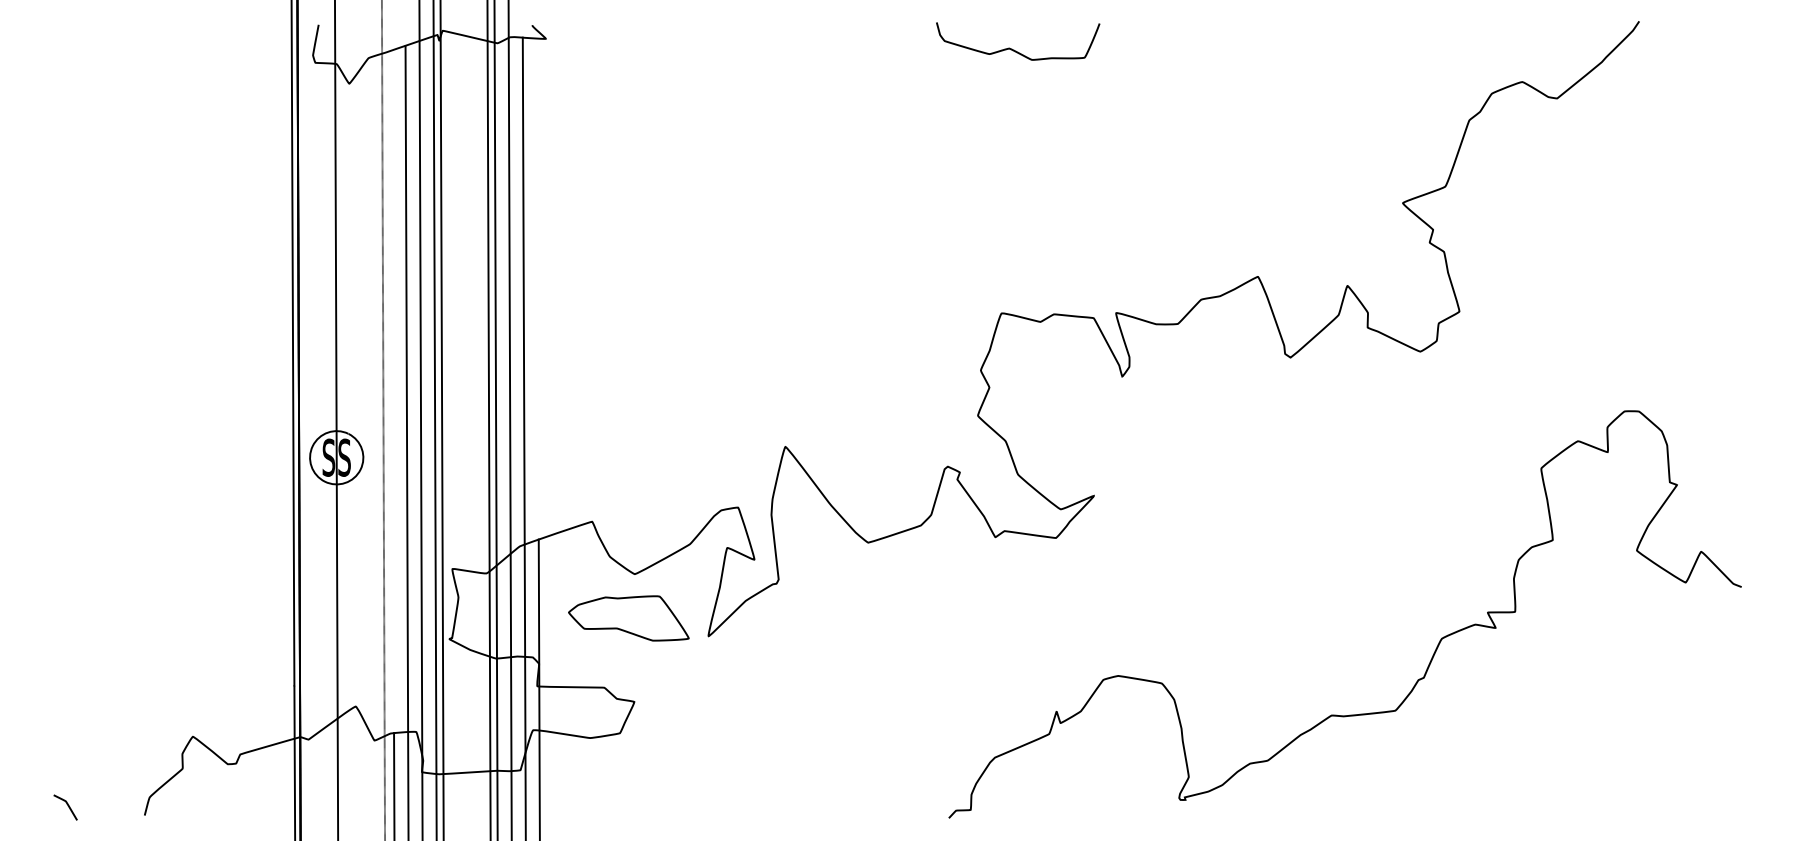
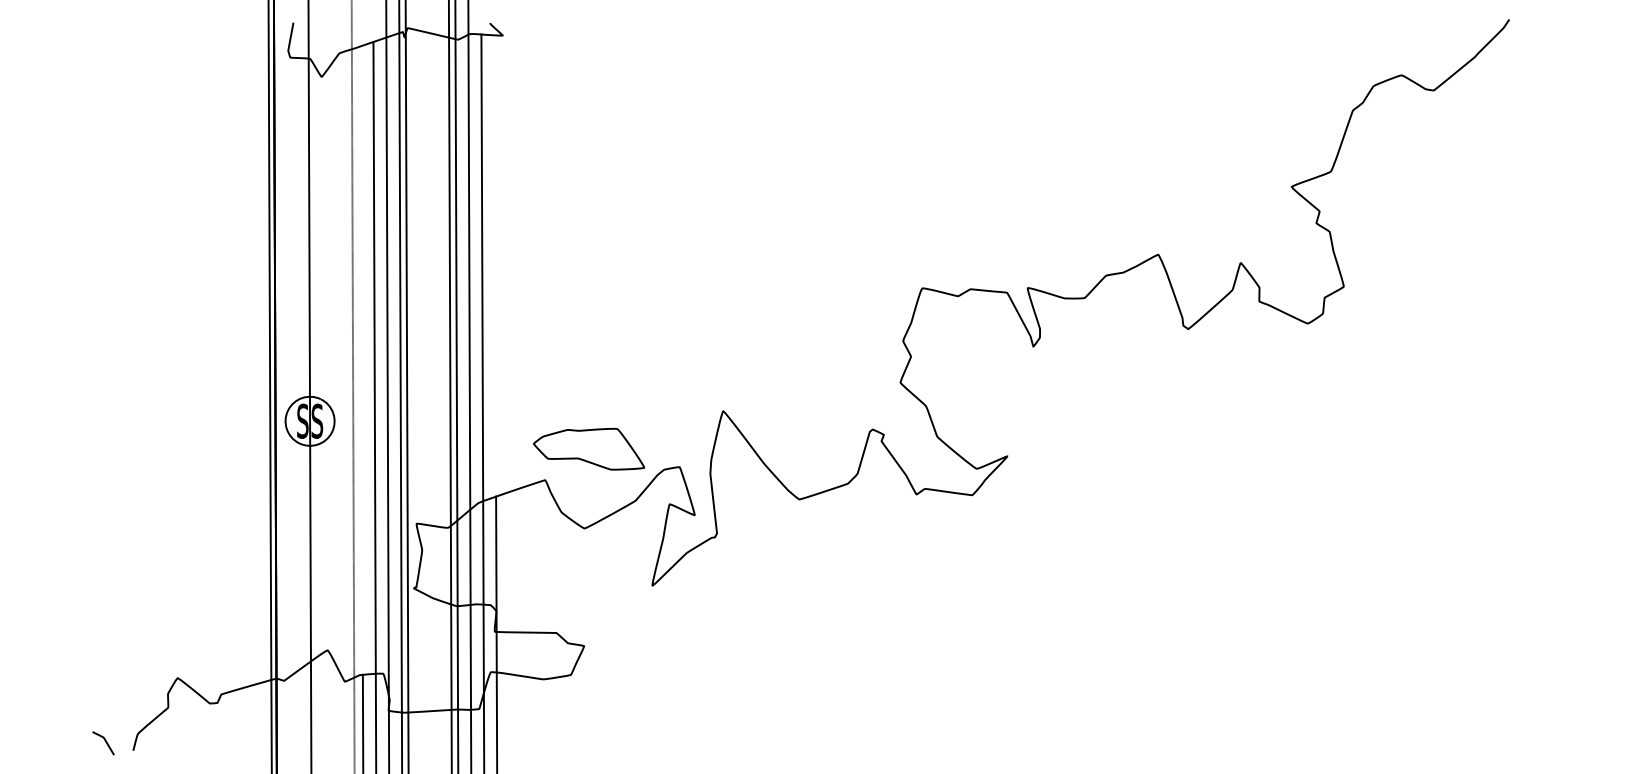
curve: (1014, 49) -> (934, 45), removed
part: (629, 618) -> (589, 449), moved
curve: (1433, 653) -> (1319, 601), removed
curve: (67, 806) -> (105, 742), moved

